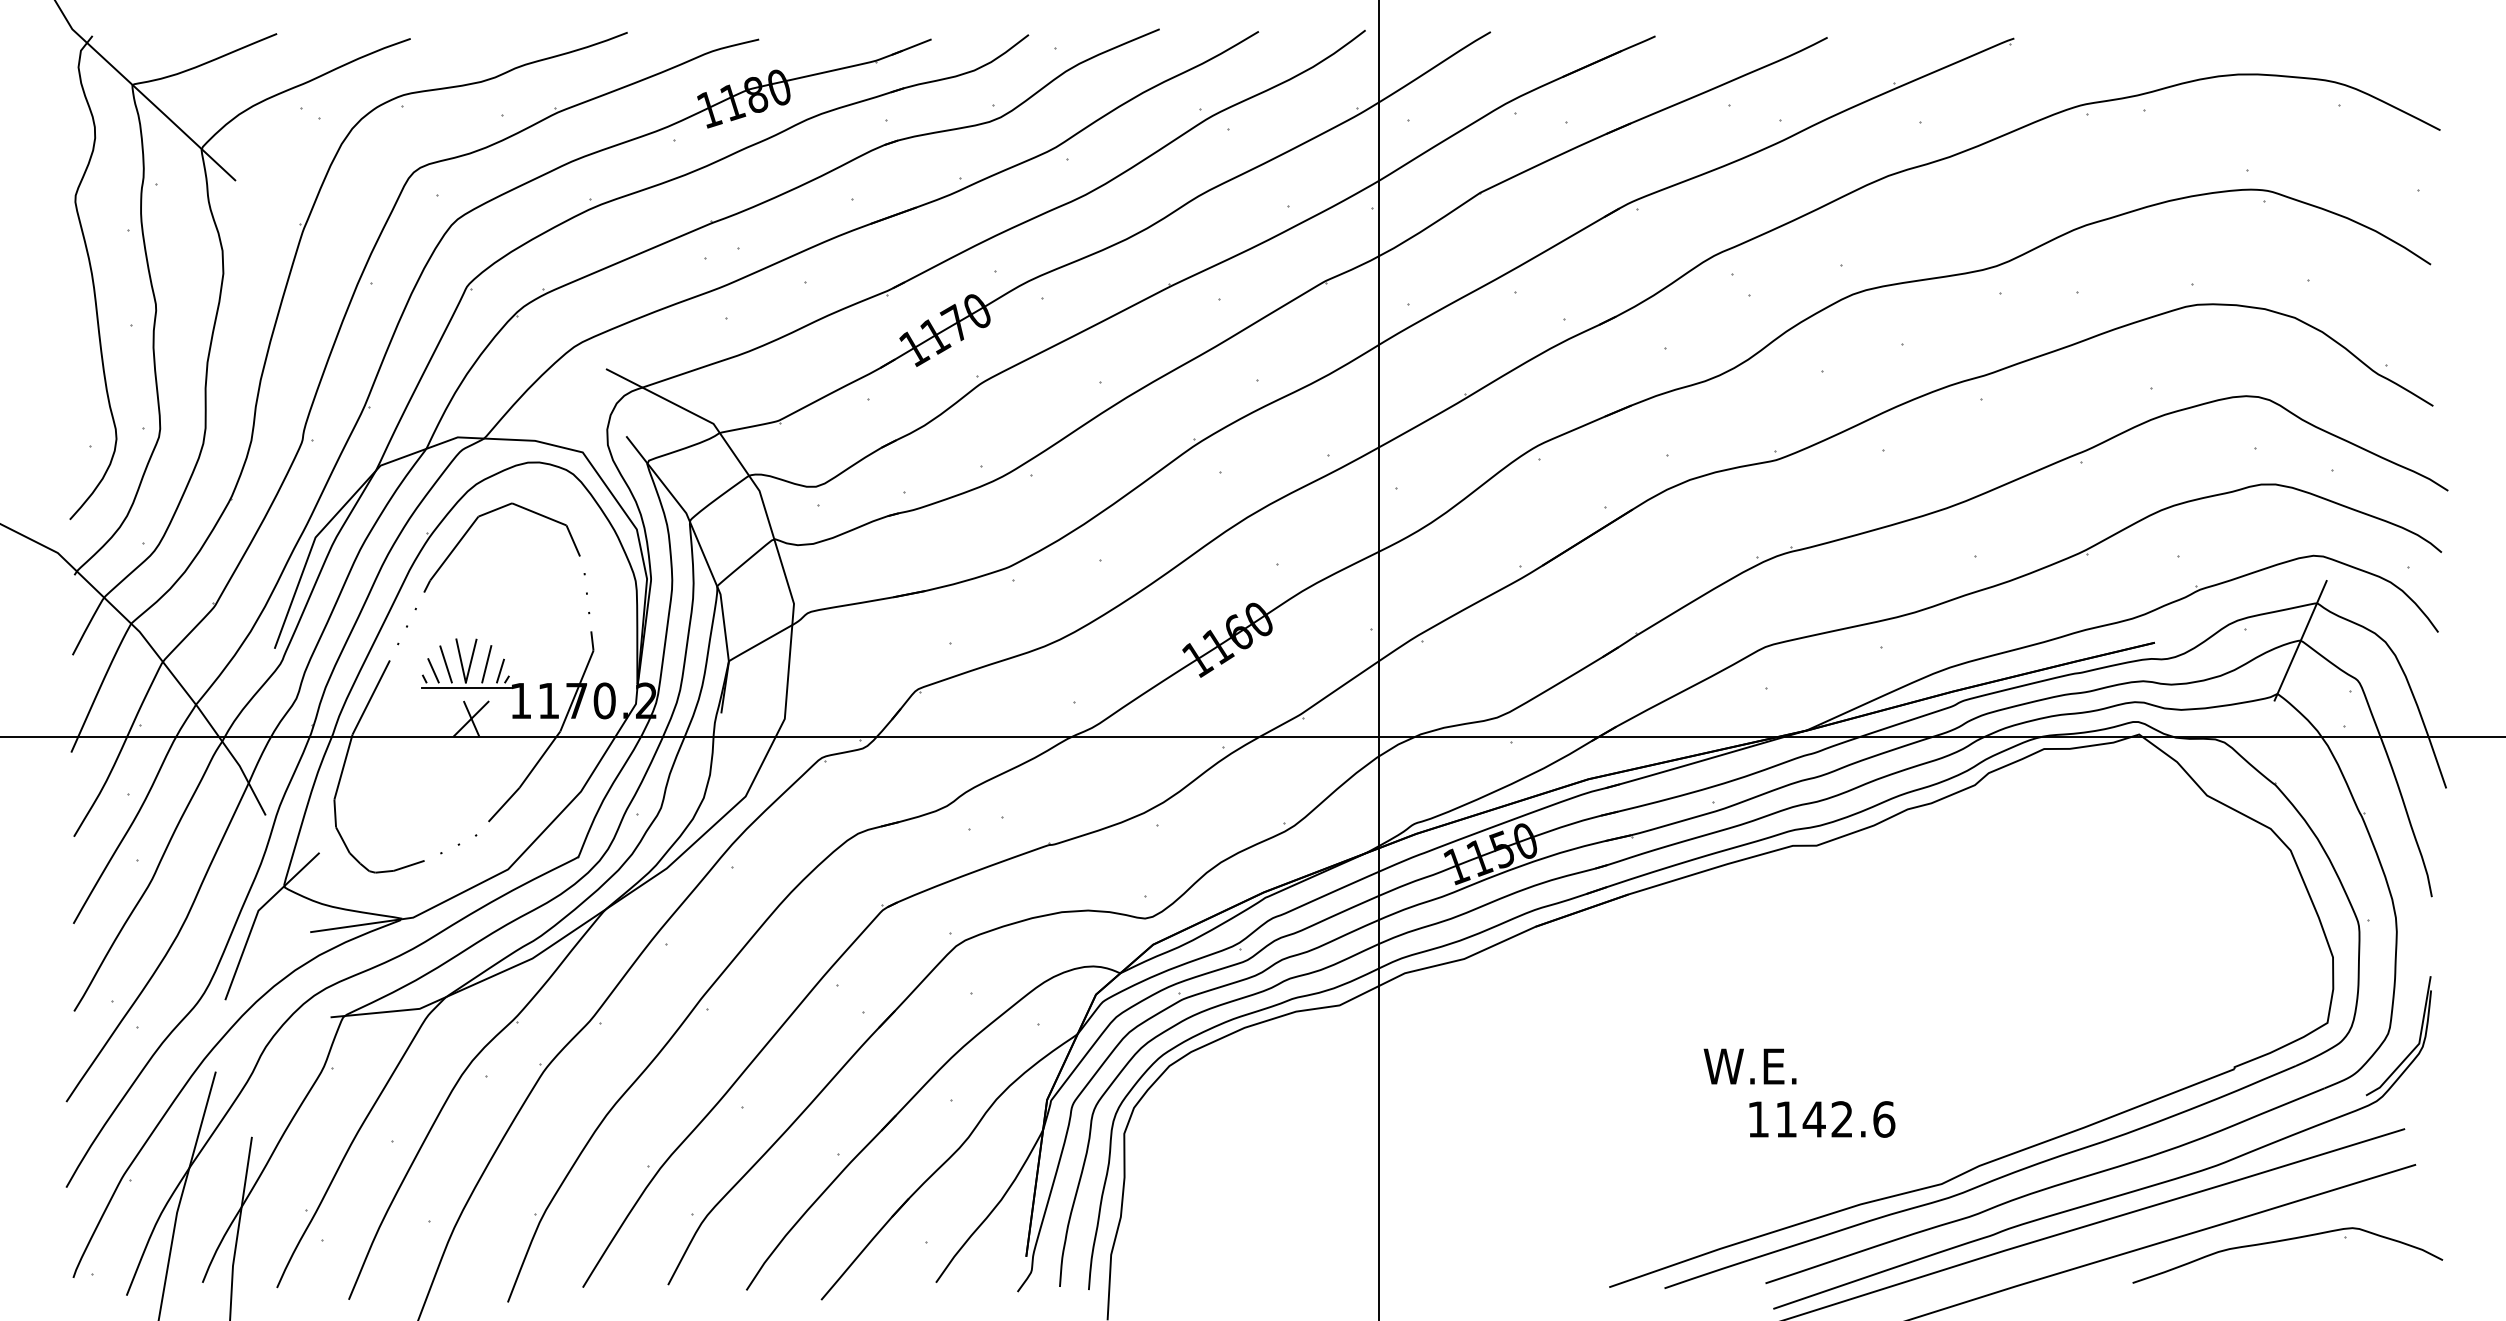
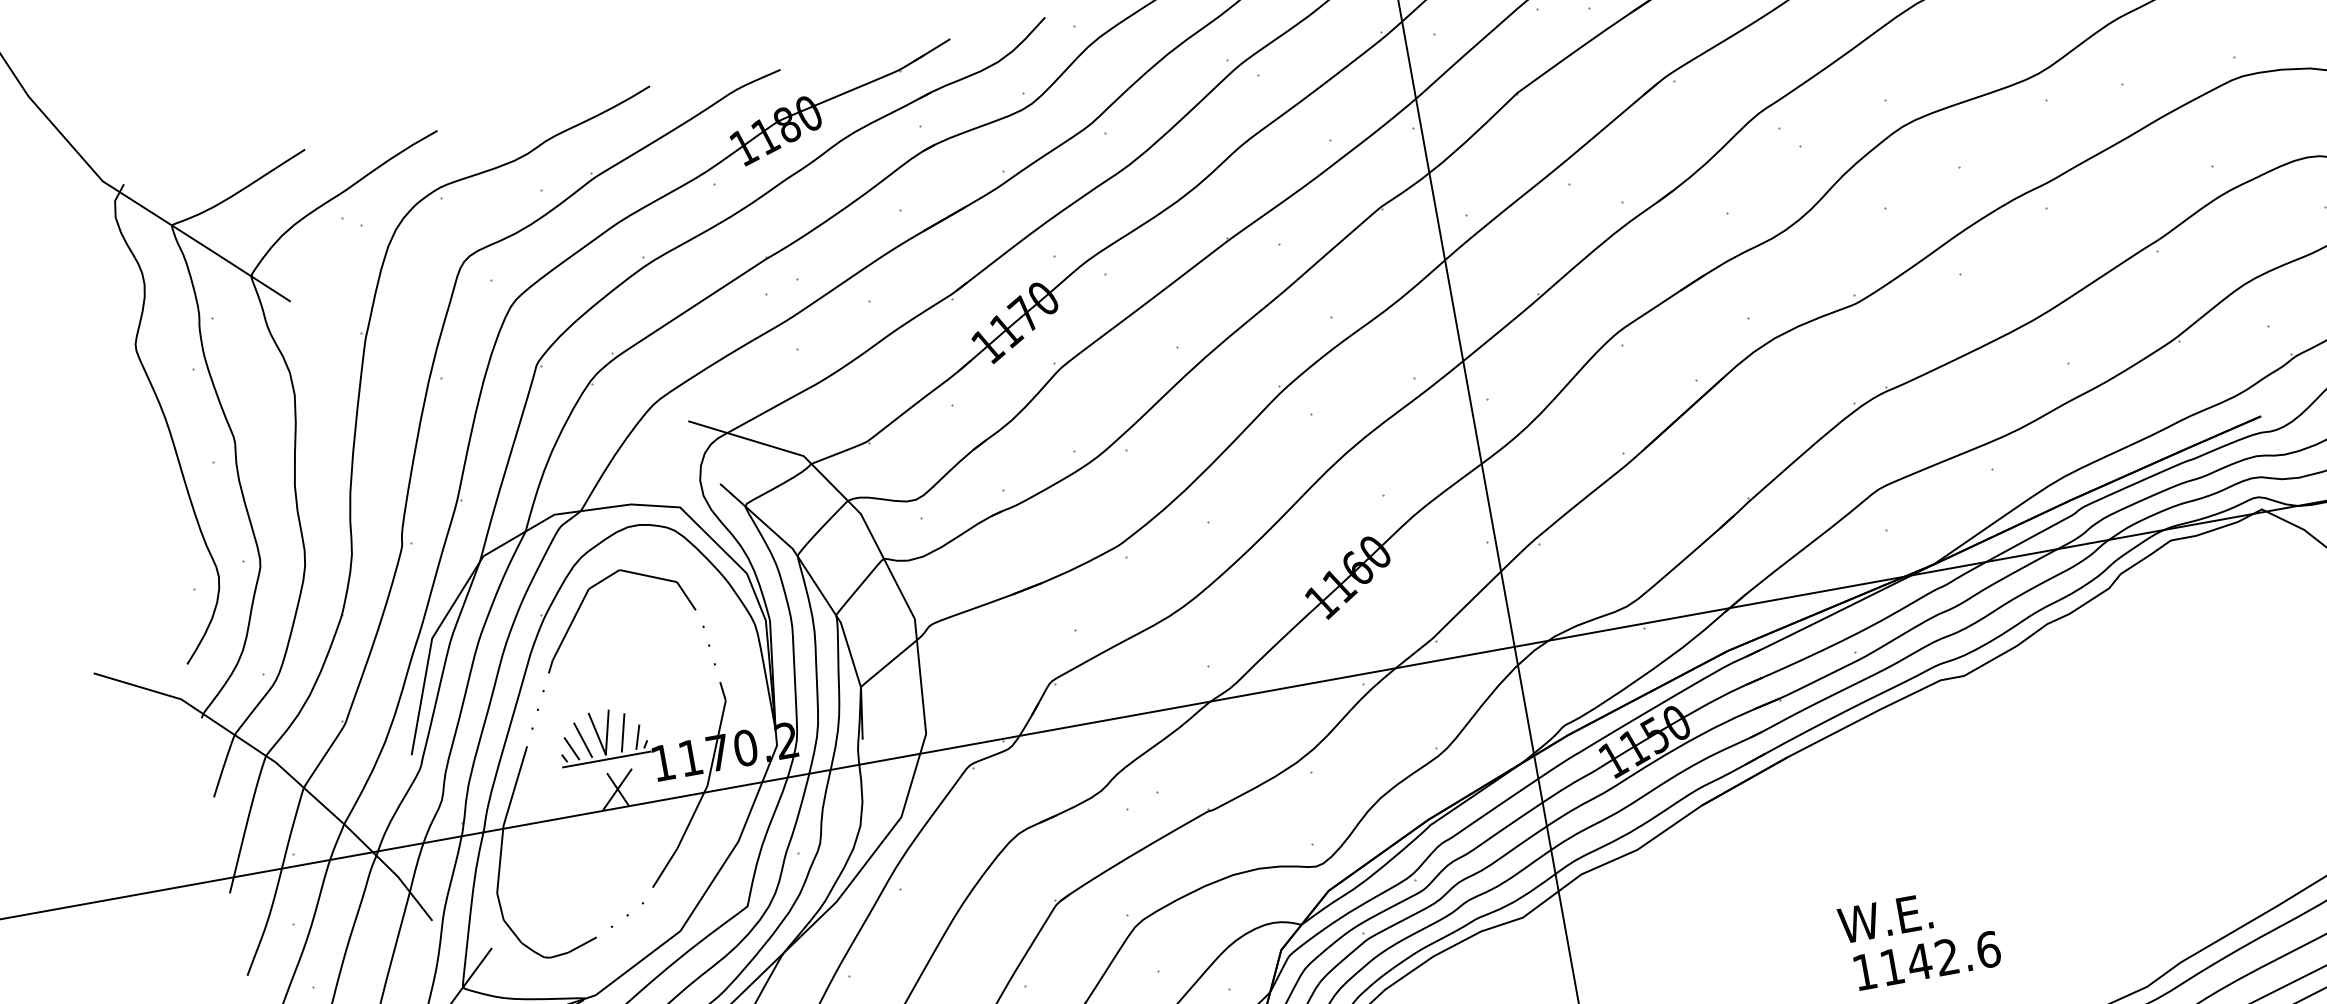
text: (1749, 1066) -> (1884, 918), moved
text: (1822, 1119) -> (1927, 960), moved

